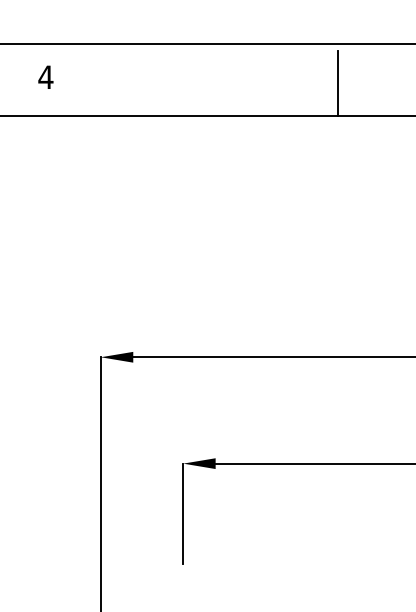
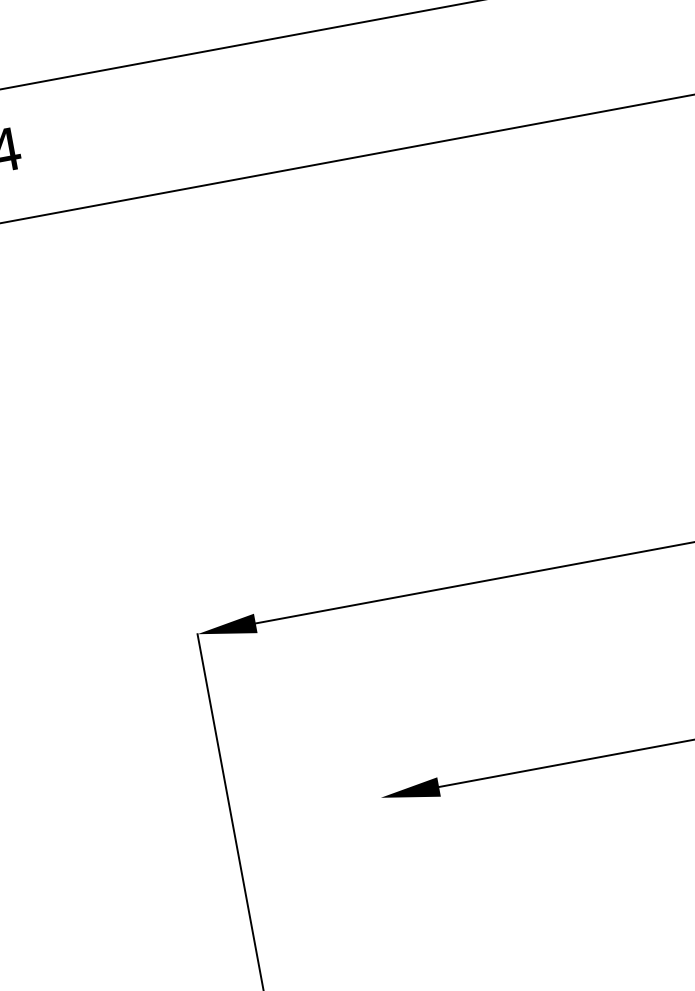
line: (337, 83) -> (531, 63), removed
line: (183, 513) -> (397, 887), removed

